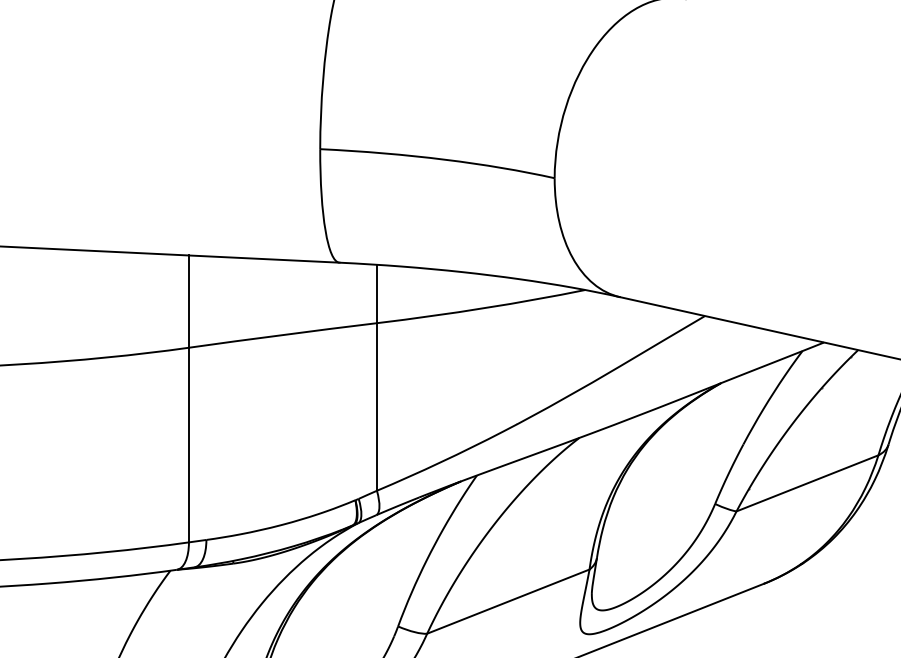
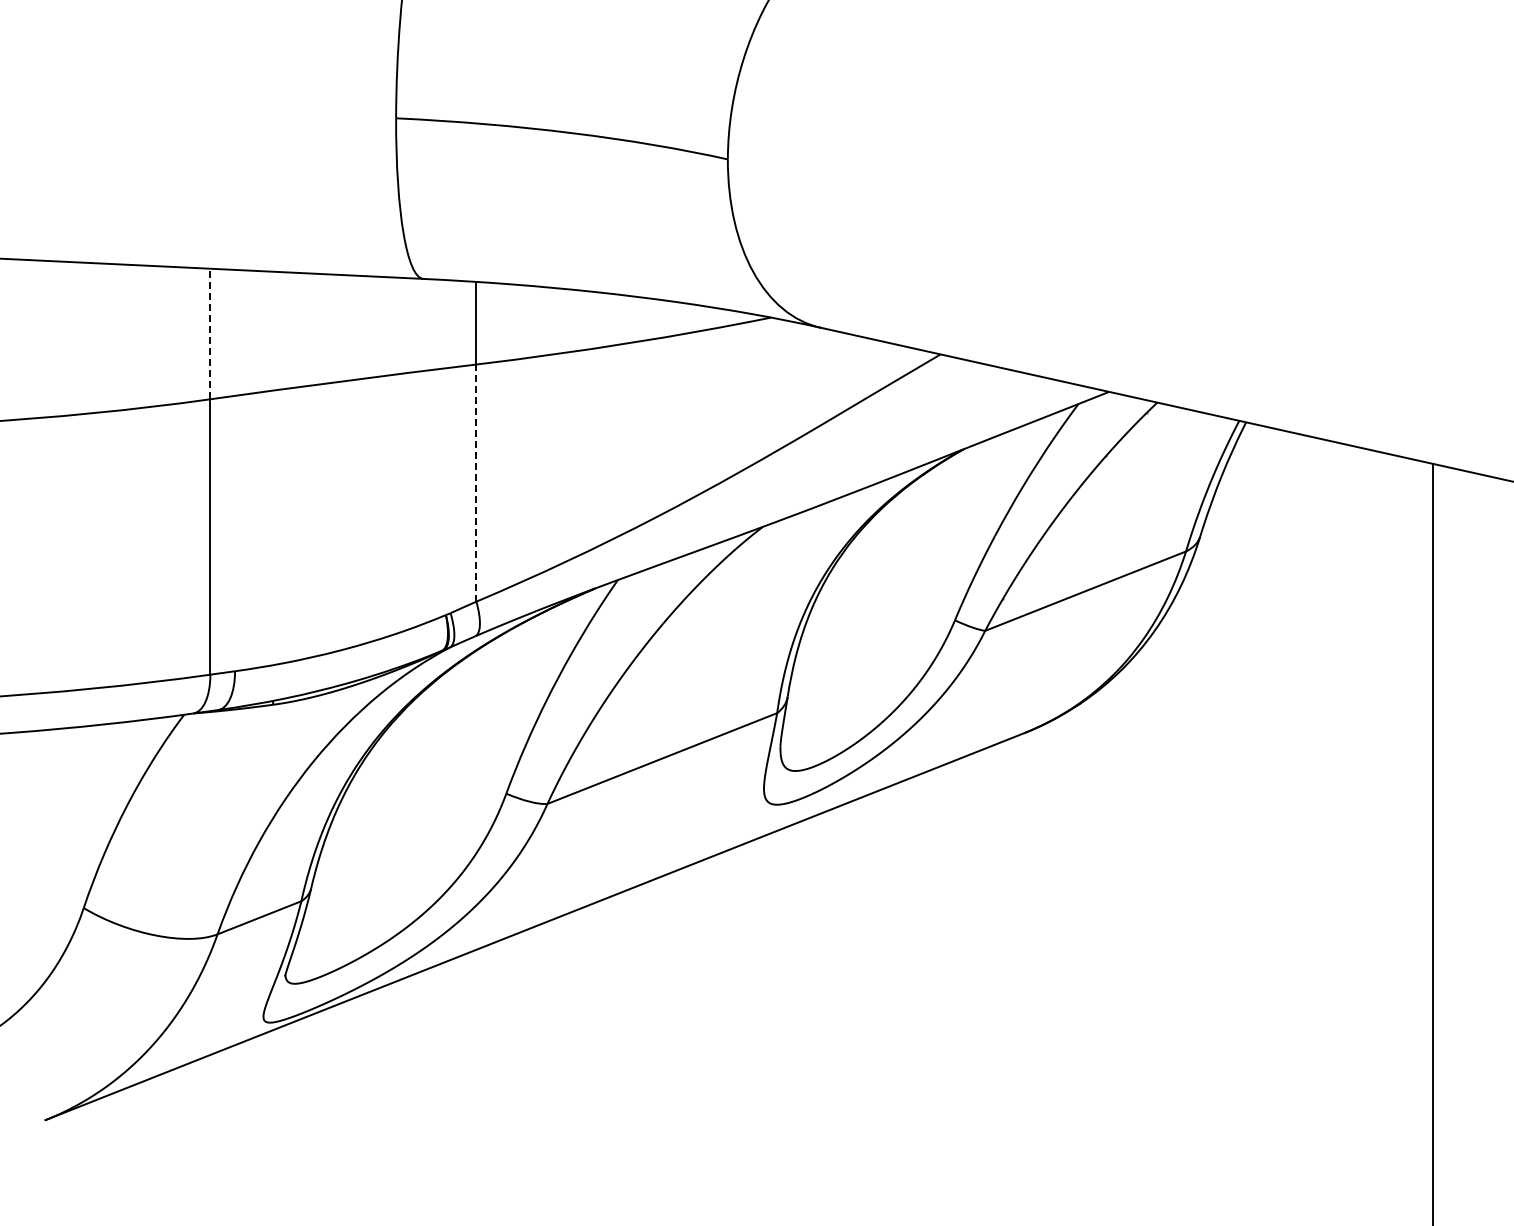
line: (189, 301) -> (210, 333), solid -> dashed
line: (377, 407) -> (476, 483), solid -> dashed

